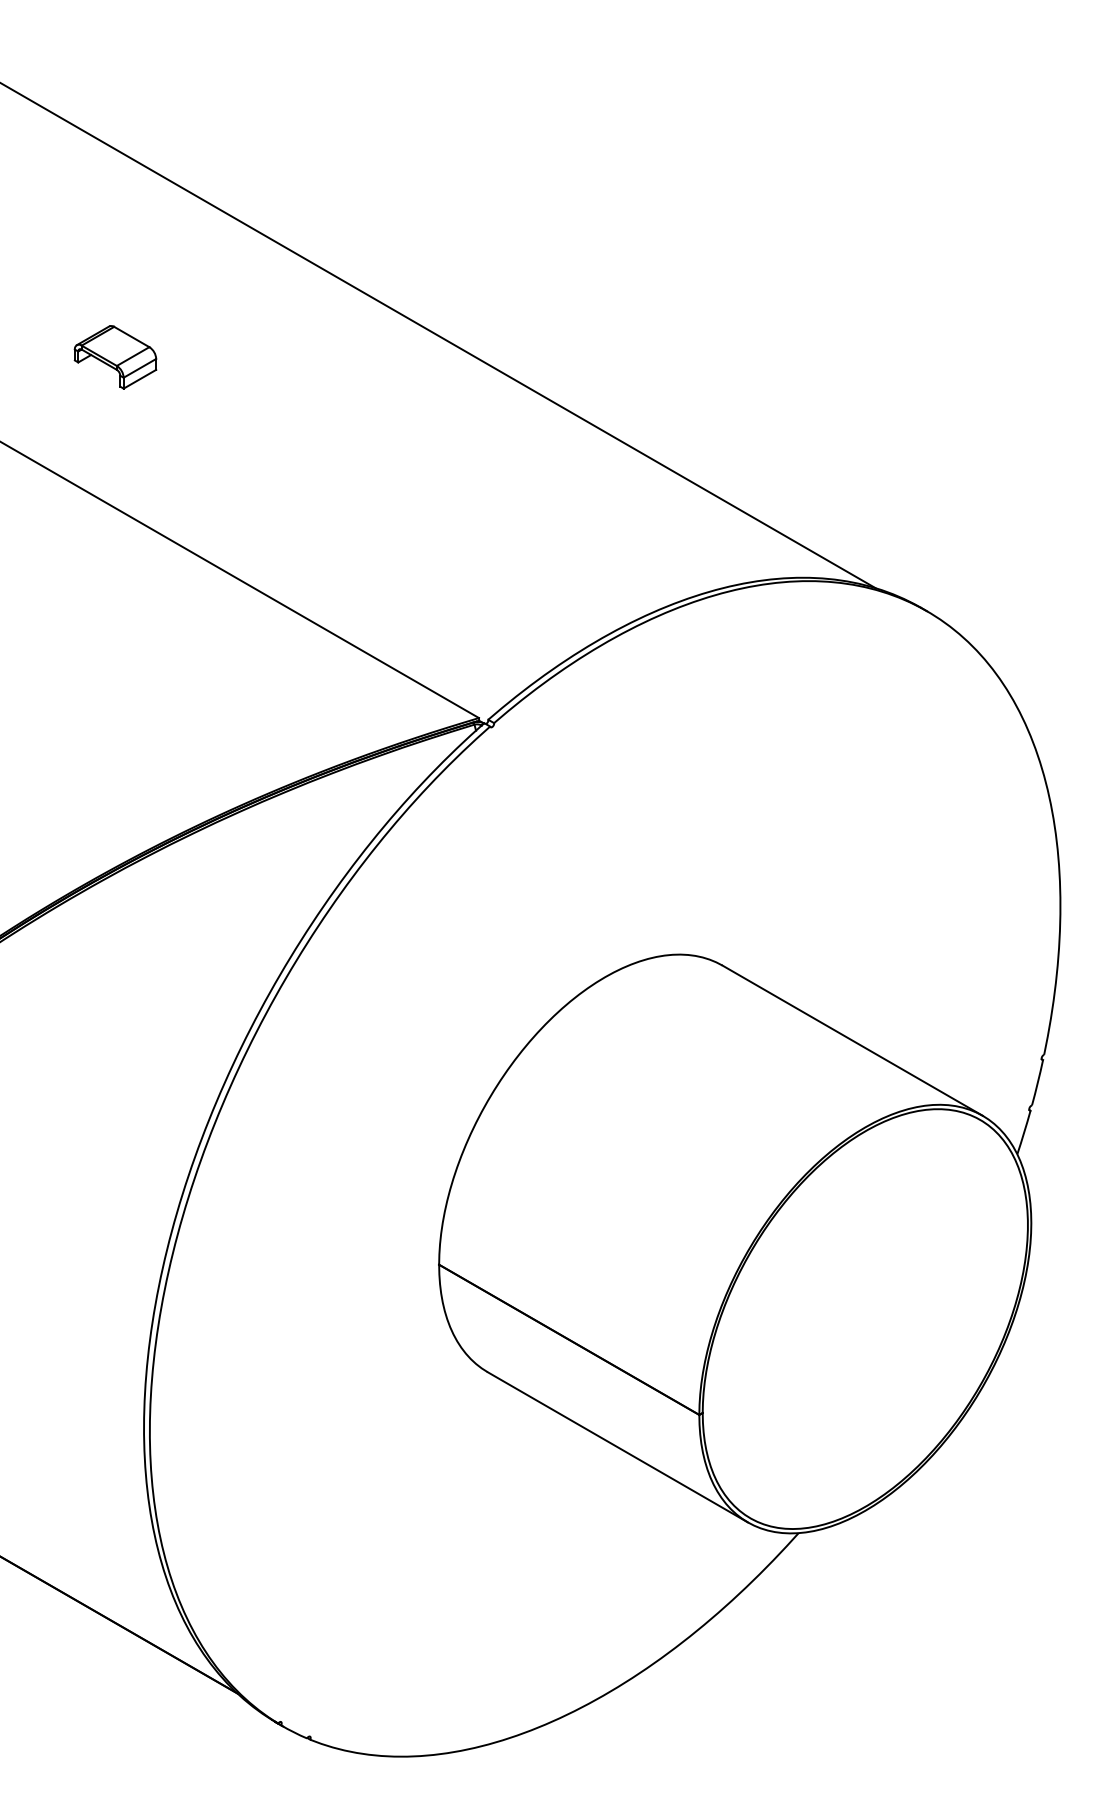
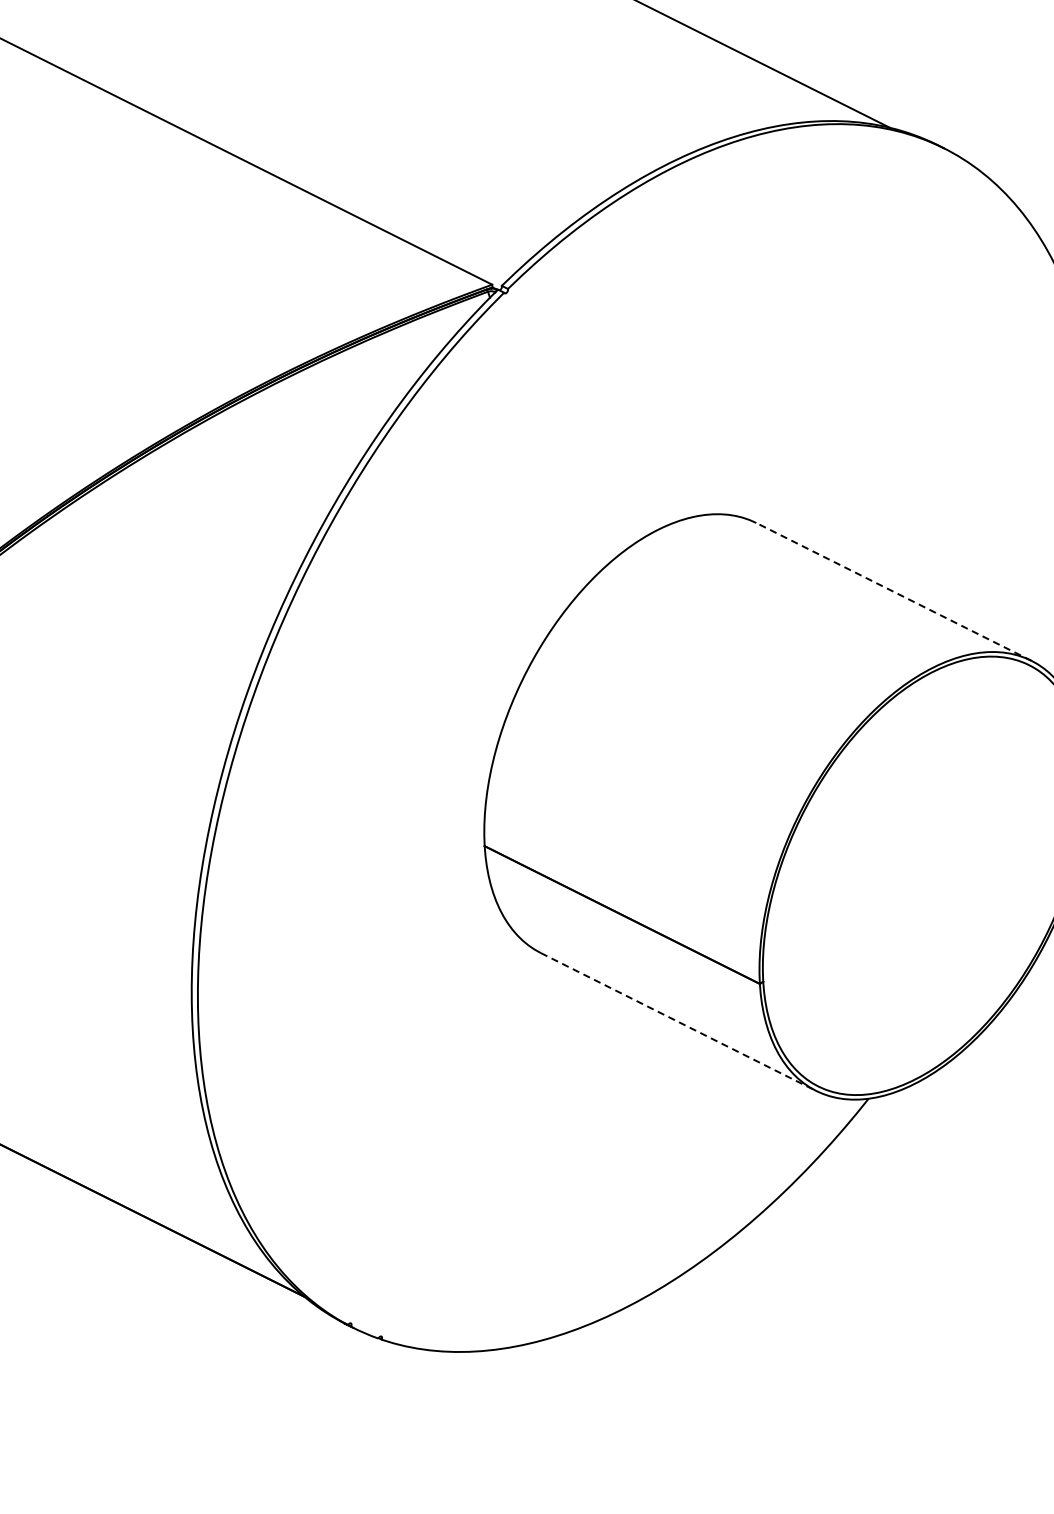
line: (852, 1040) -> (893, 591), solid -> dashed
line: (618, 1447) -> (679, 1022), solid -> dashed

